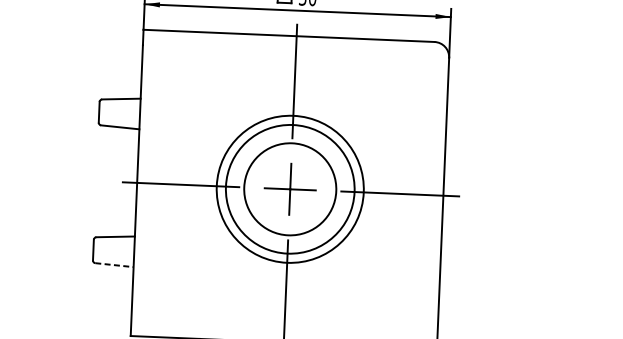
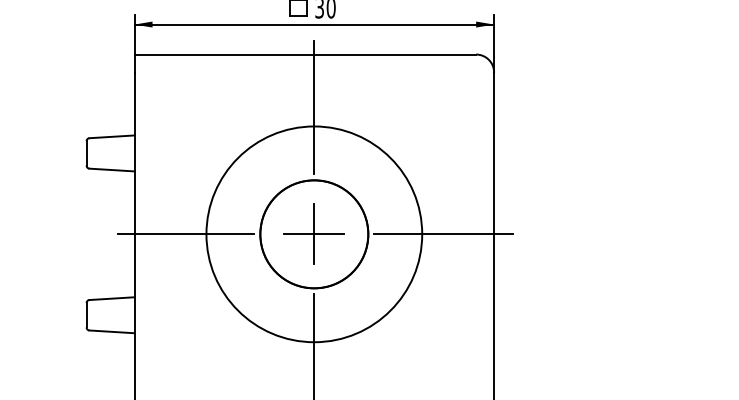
circle: (290, 189) -> (314, 234), size x0.62
circle: (290, 189) -> (314, 234), size x1.43
line: (114, 264) -> (111, 331), dashed -> solid

